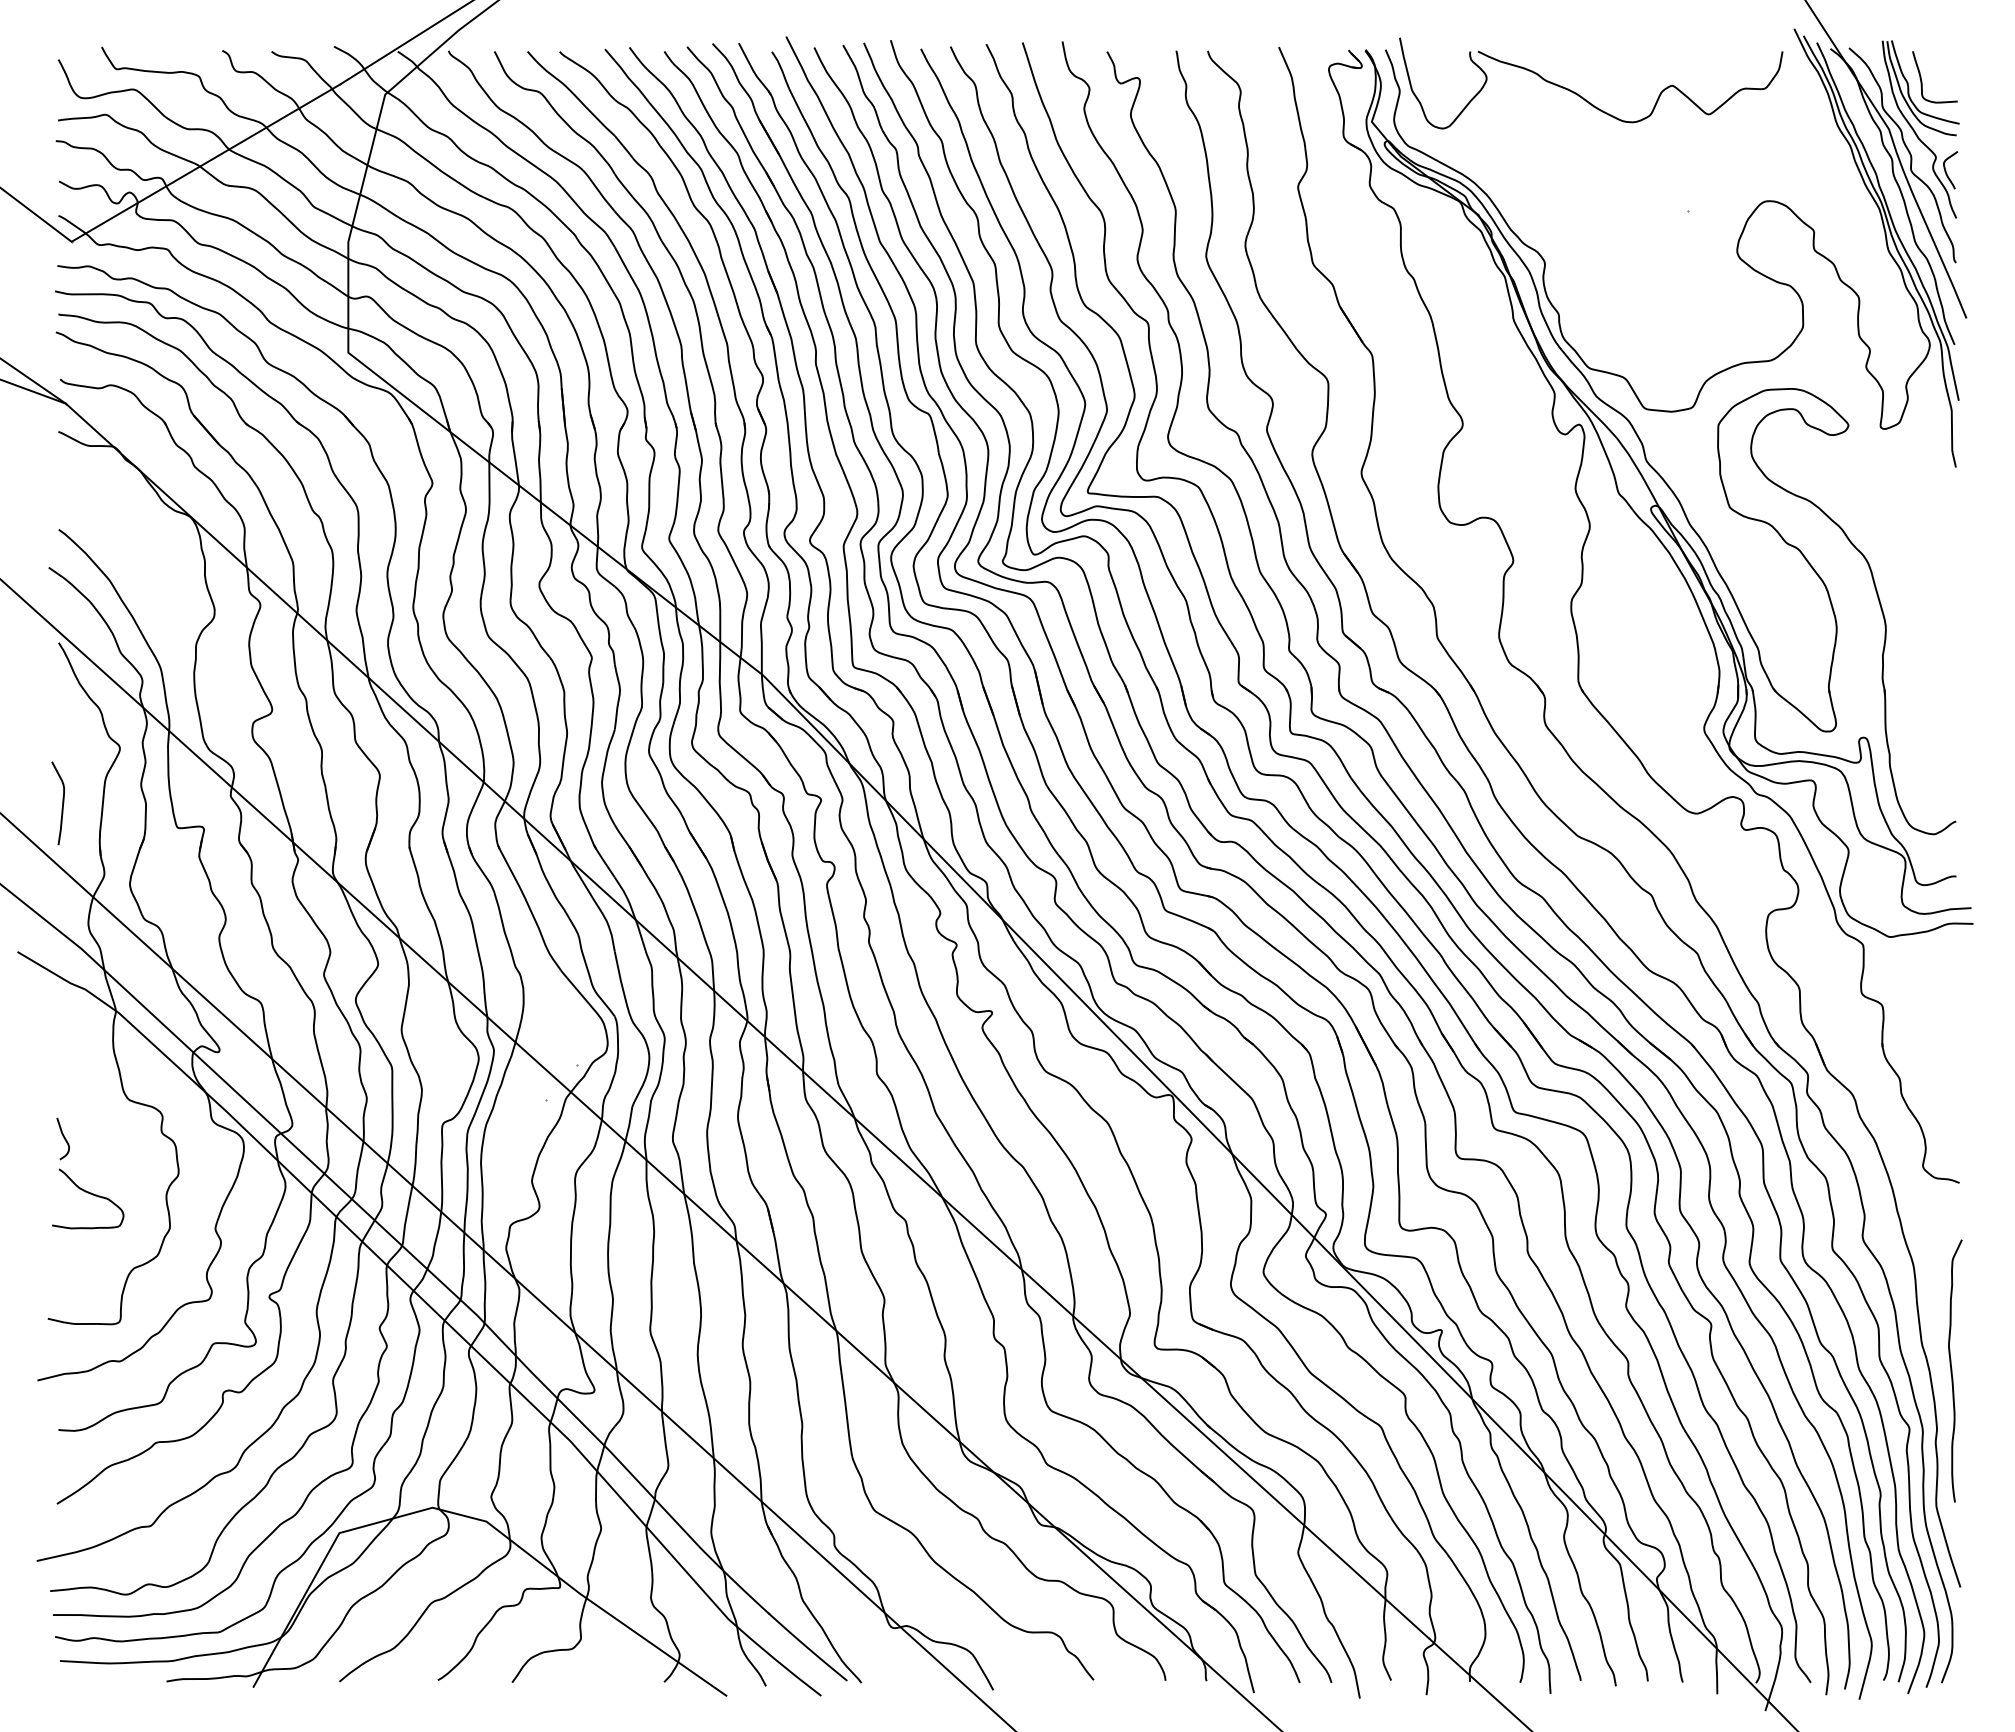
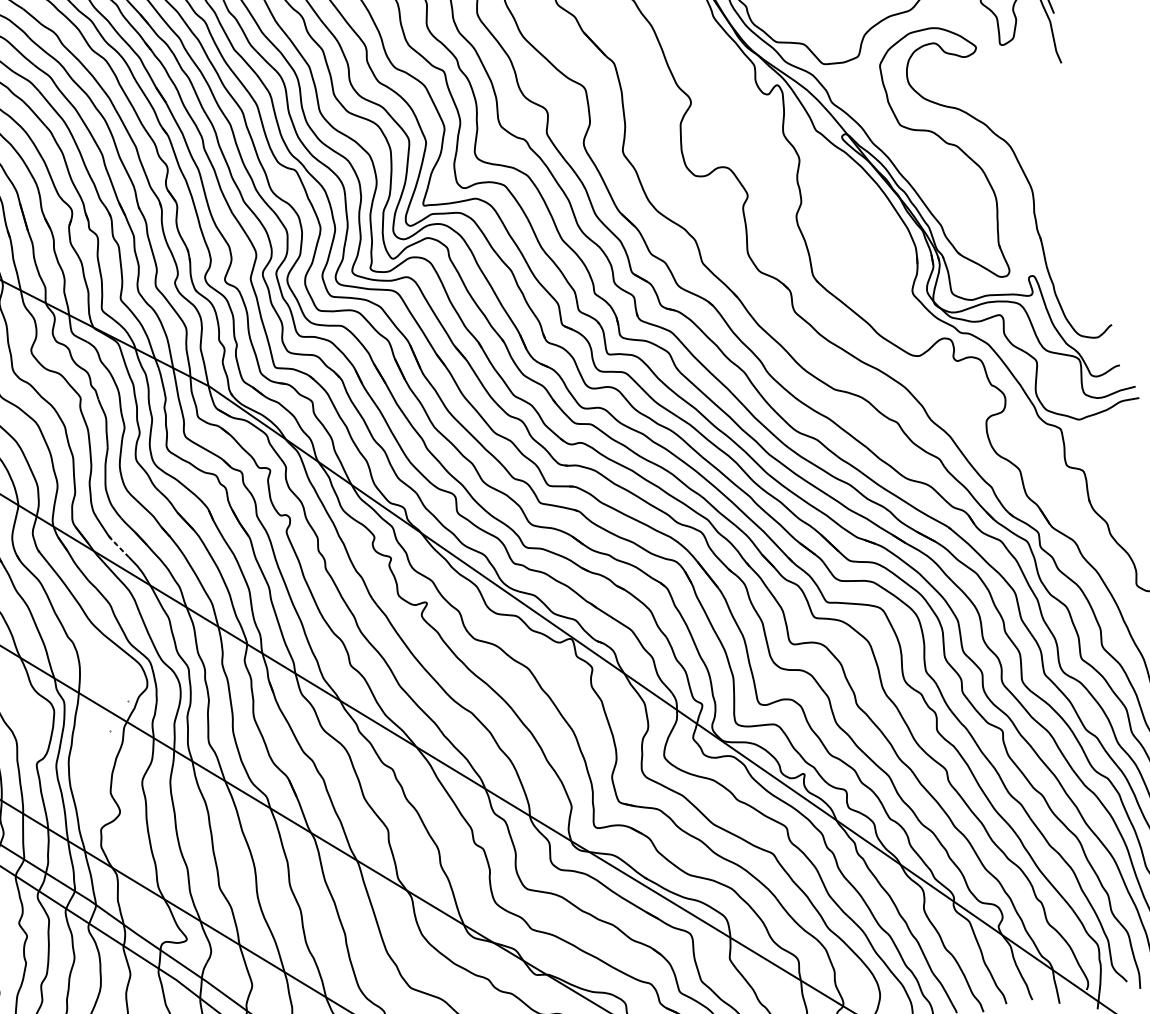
line: (603, 860) -> (118, 546), solid -> dashed

